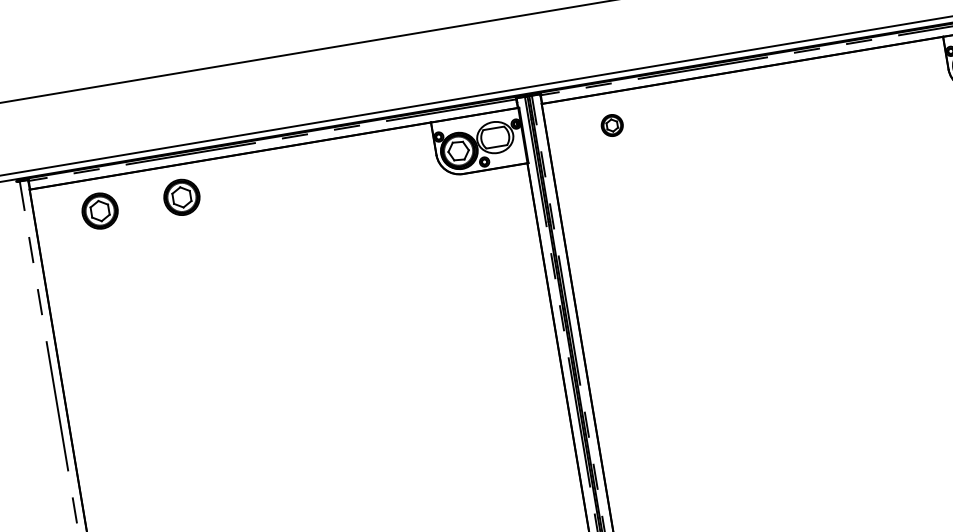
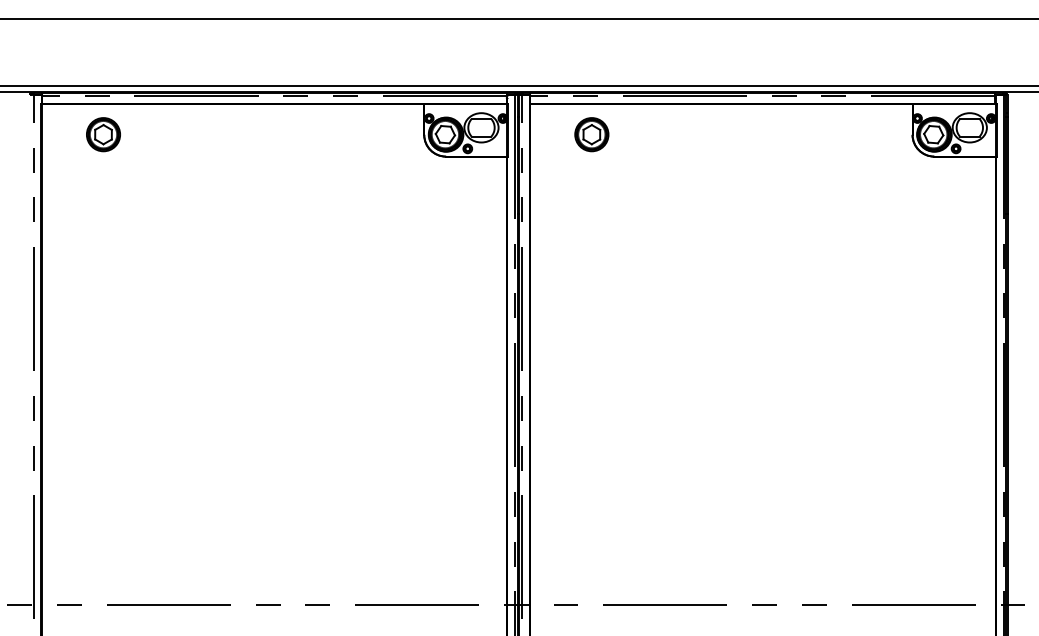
part: (611, 125) -> (591, 134), size x1.67
part: (181, 197) -> (181, 134), removed

